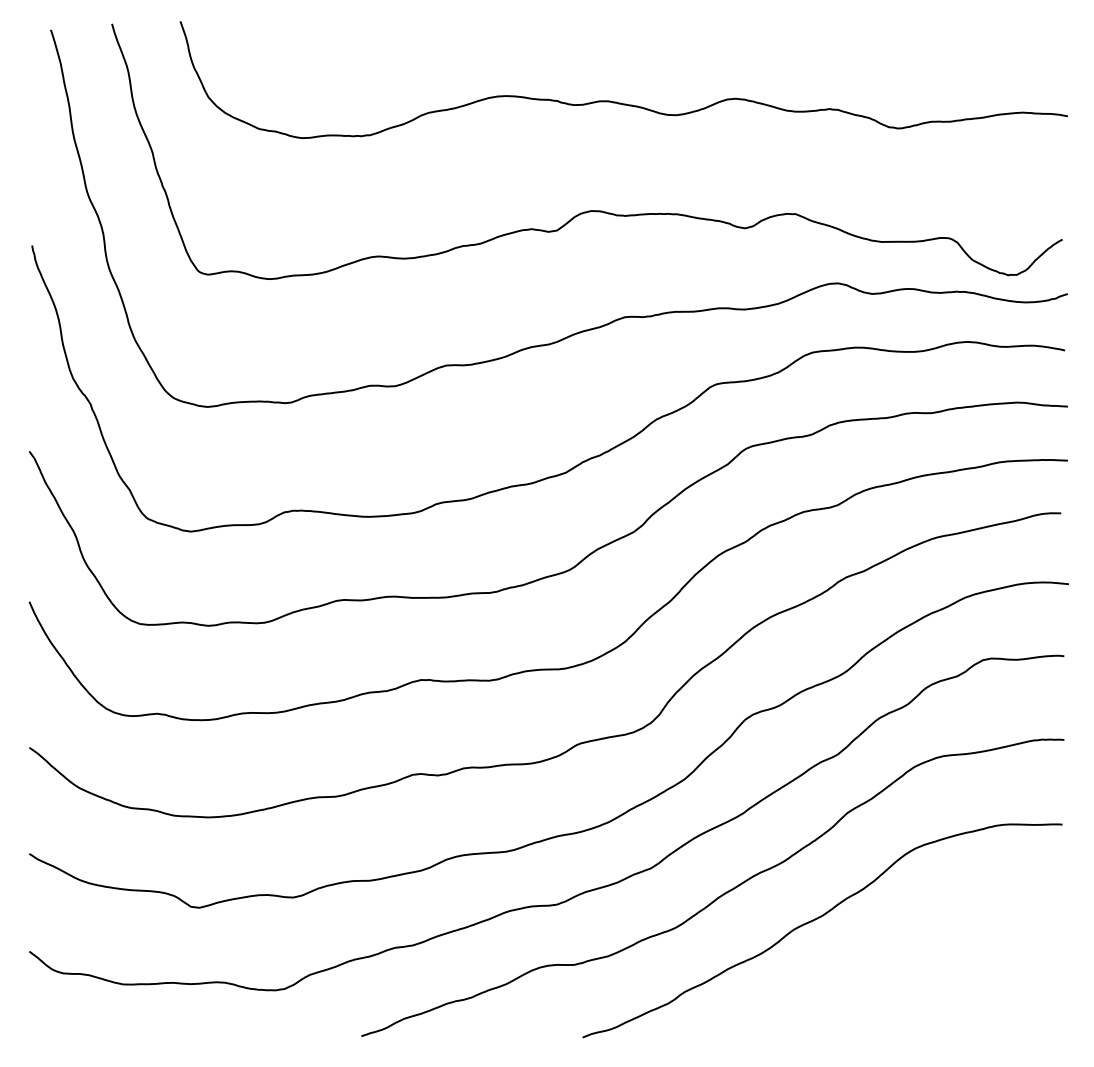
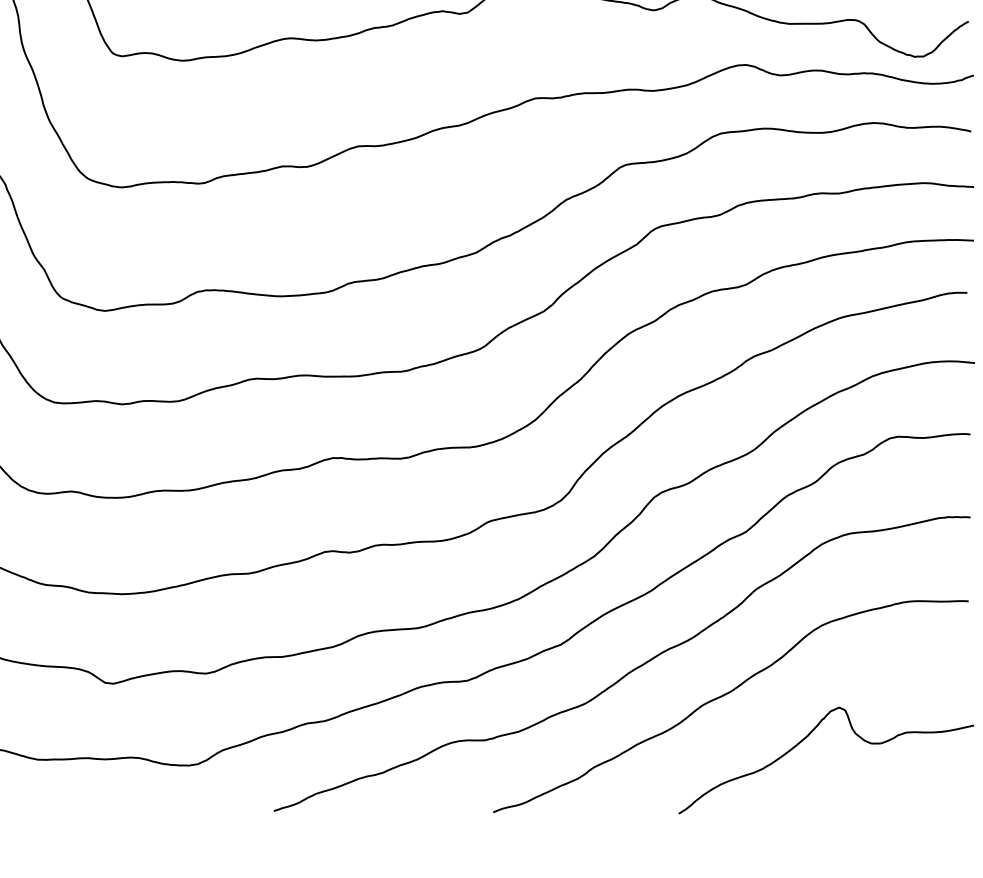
curve: (899, 962) -> (807, 737), added

